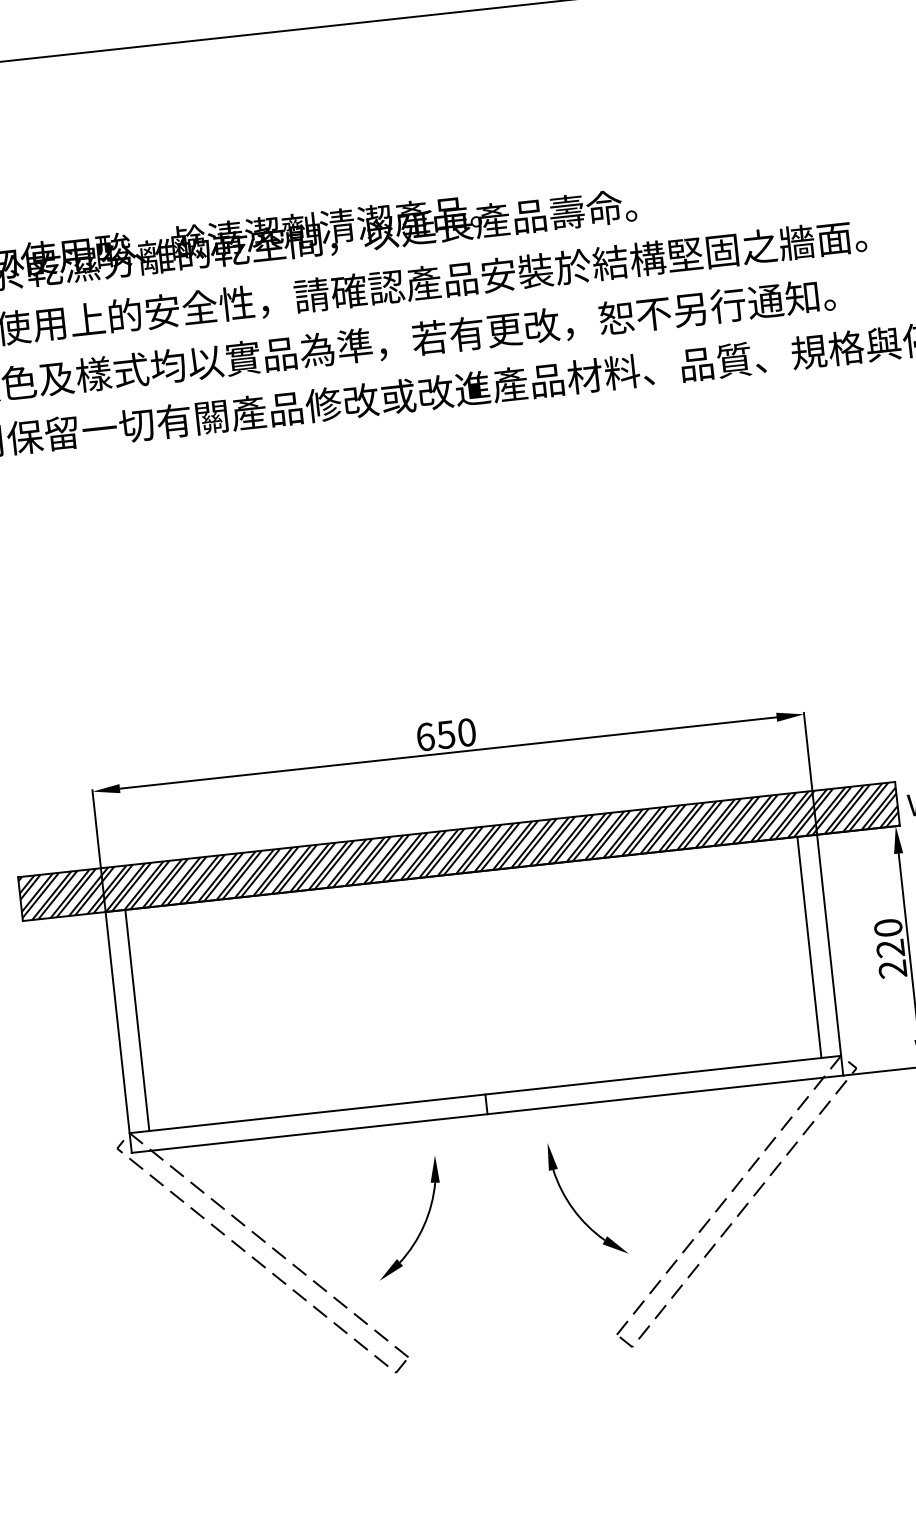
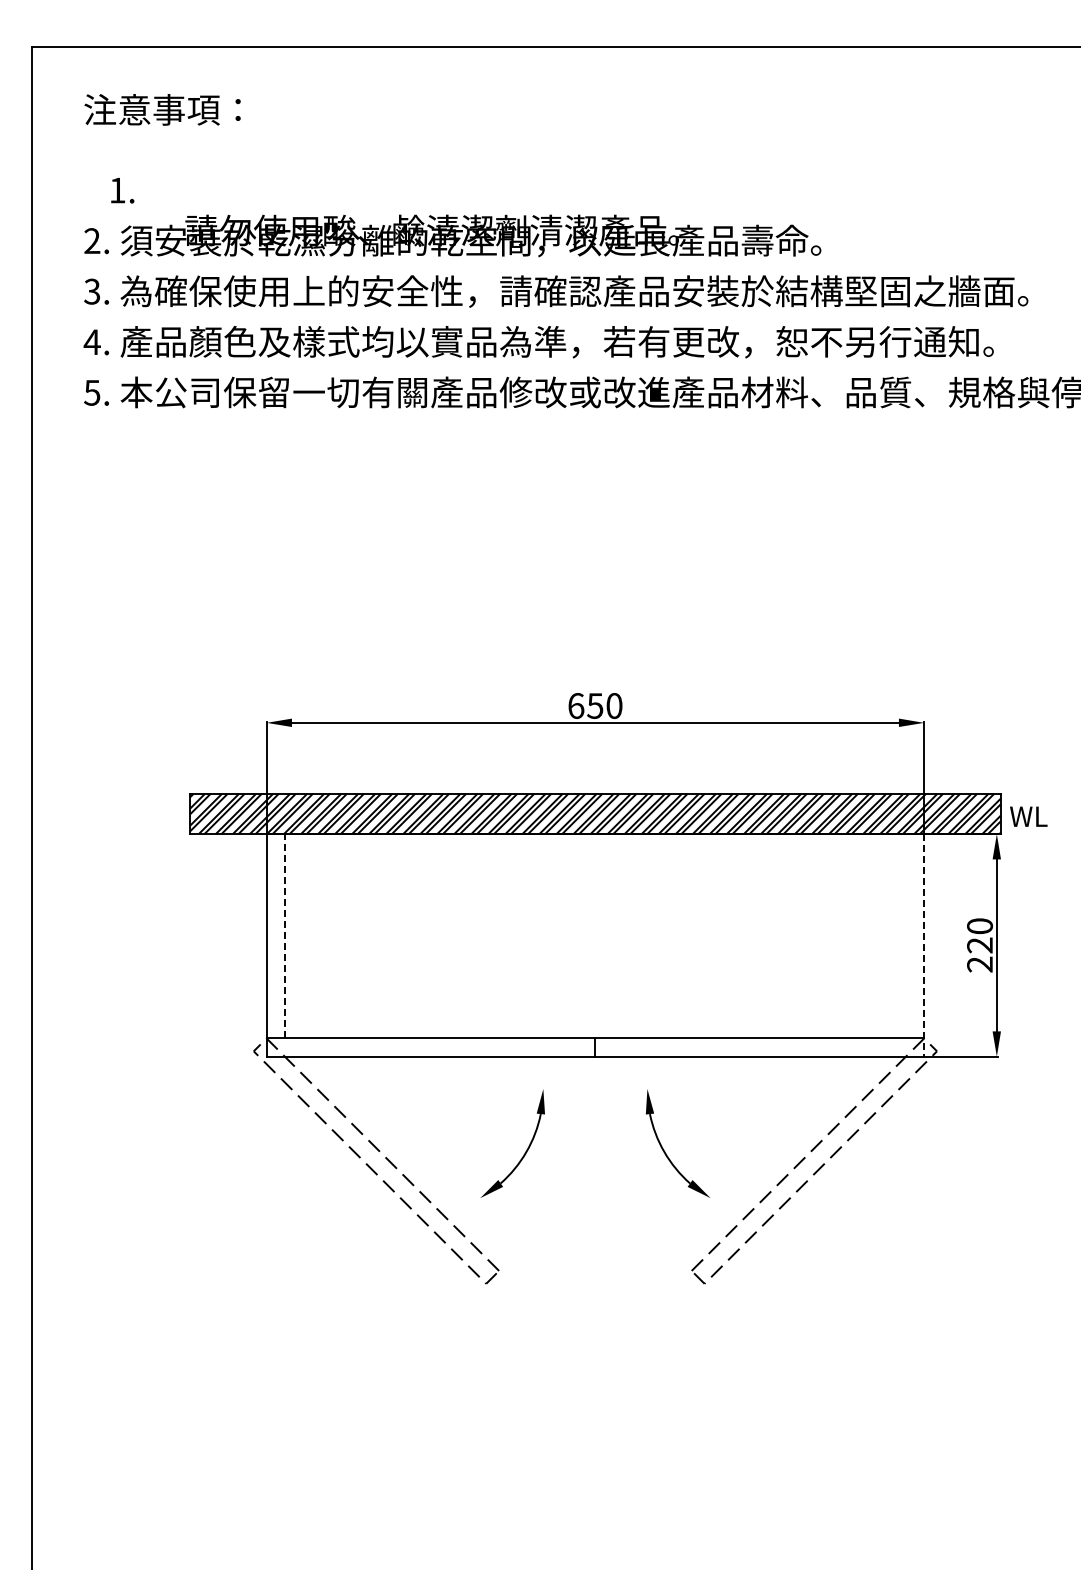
line: (808, 947) -> (905, 936), removed
line: (830, 955) -> (924, 945), solid -> dashed
line: (136, 1019) -> (284, 935), solid -> dashed

